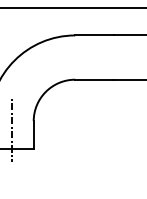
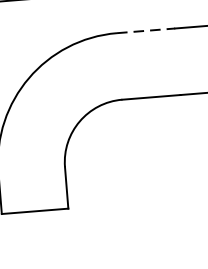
line: (95, 35) -> (147, 30), solid -> dashed
line: (12, 129) -> (34, 182), removed

